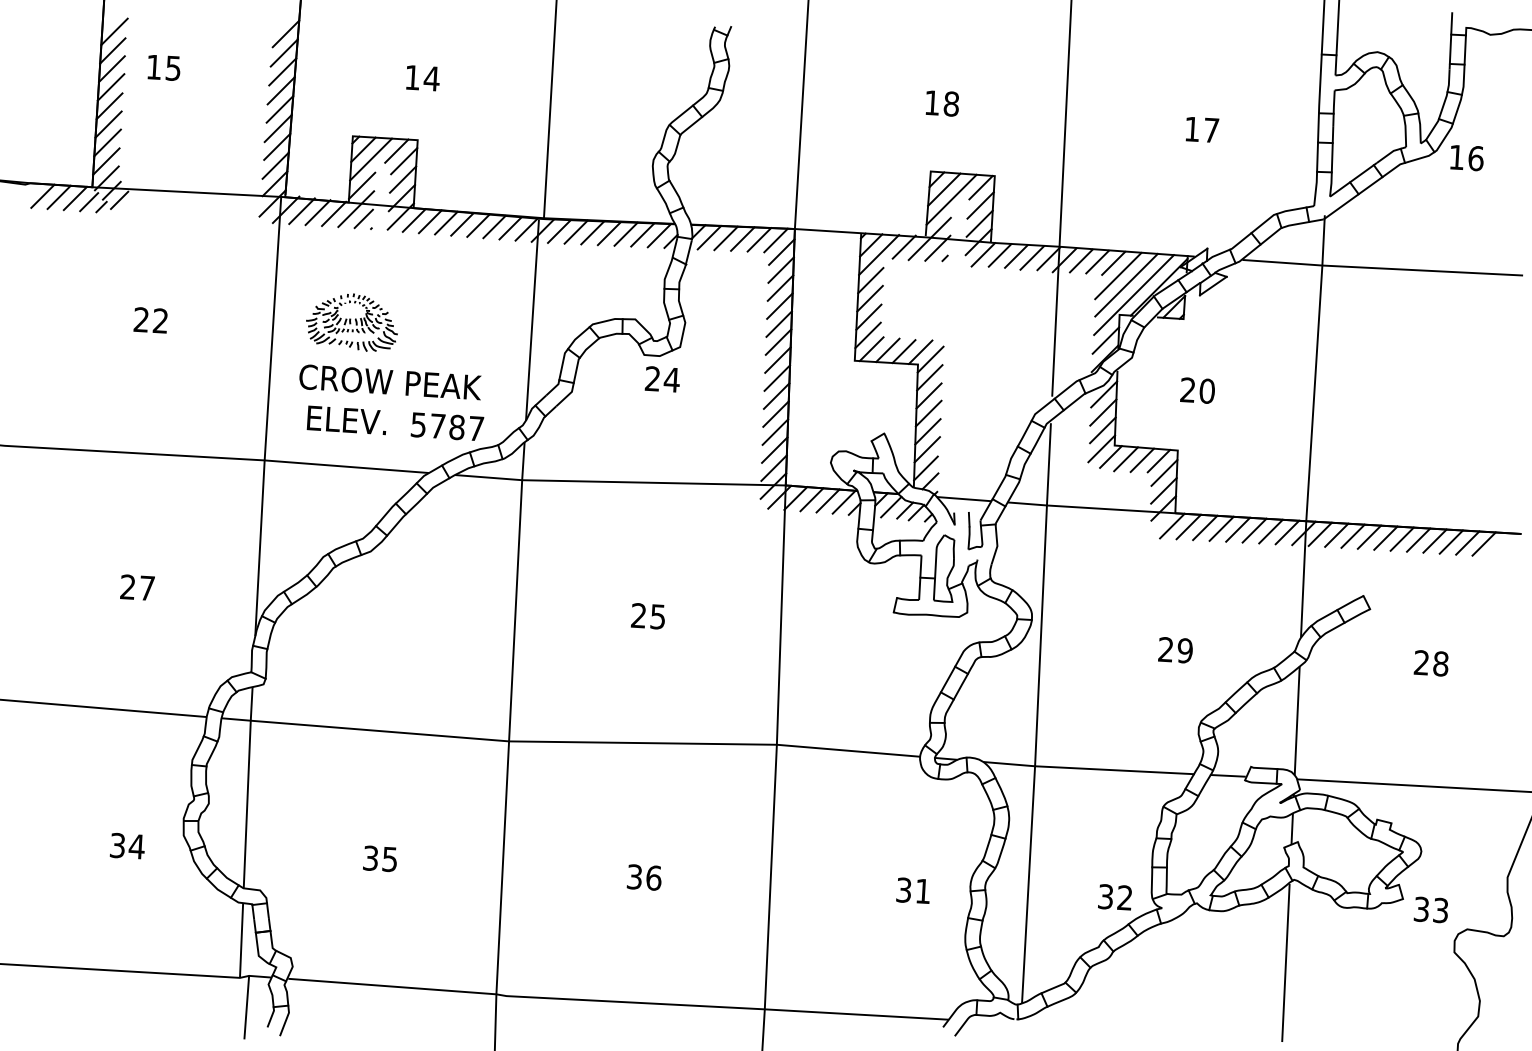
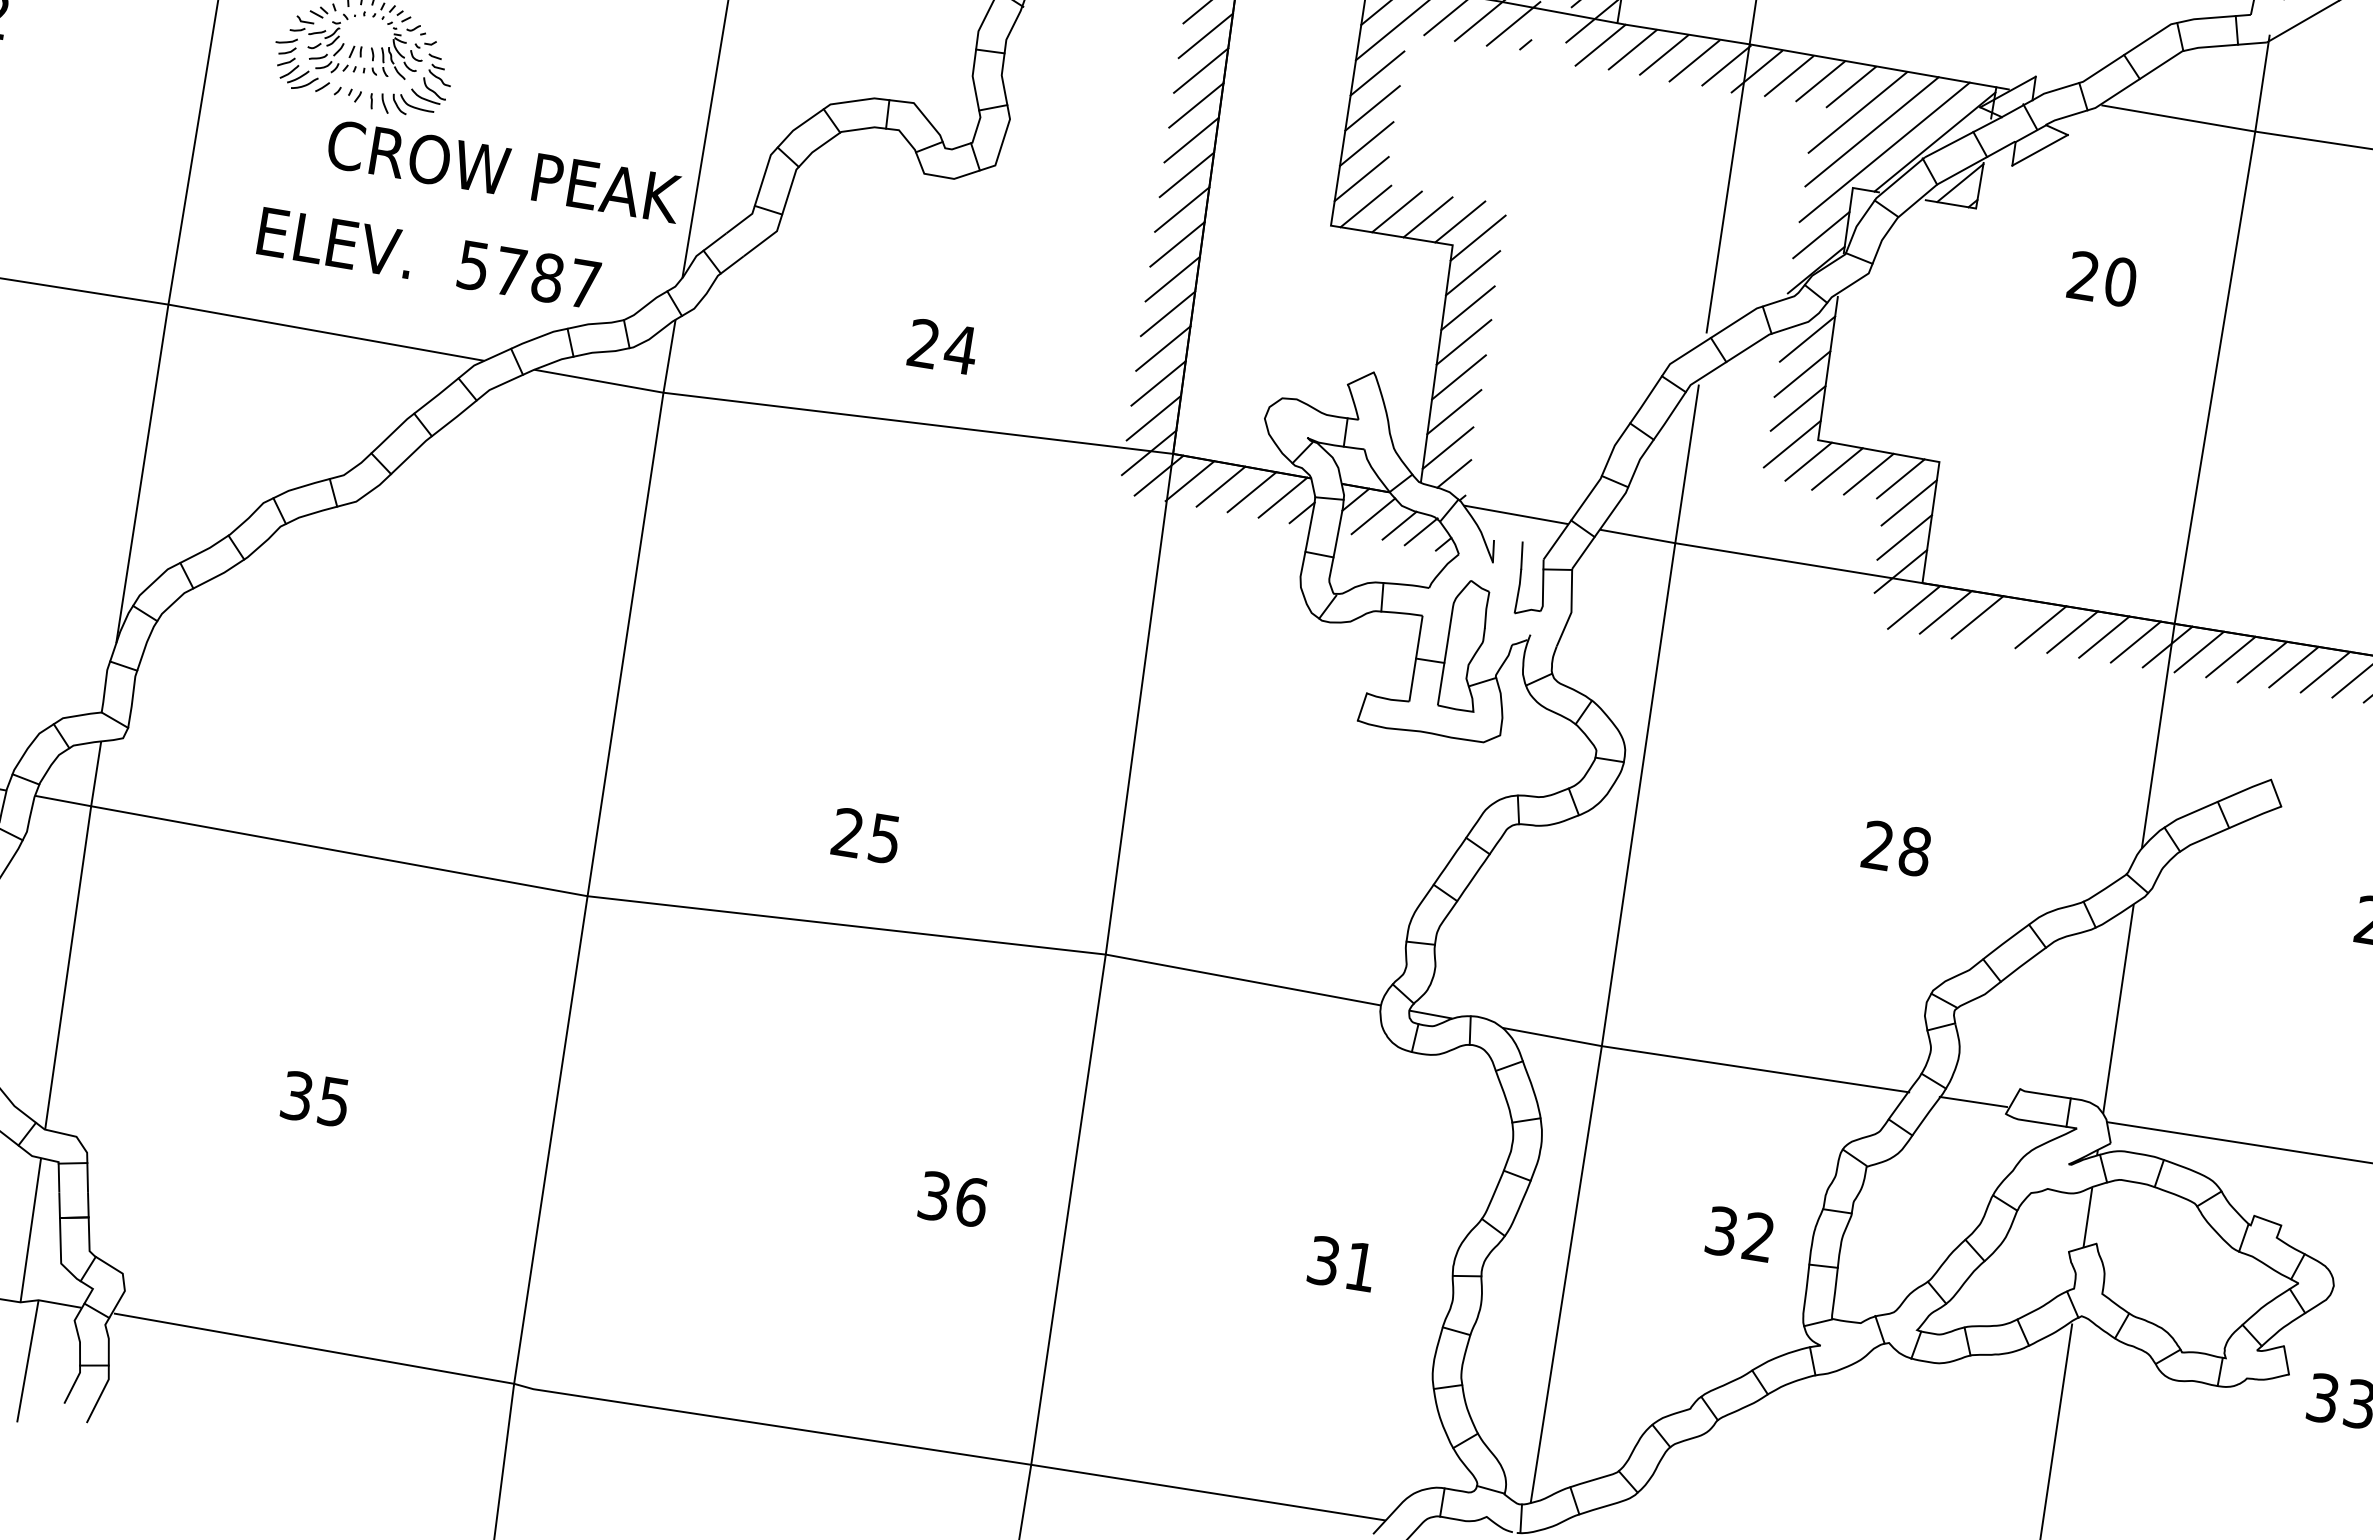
text: (661, 379) -> (940, 346), moved
text: (390, 382) -> (504, 171), moved
text: (1197, 390) -> (2101, 278), moved
line: (1221, 528) -> (2008, 621), removed
text: (647, 616) -> (864, 836), moved
text: (1184, 650) -> (1913, 850), 29 -> 28
text: (643, 877) -> (951, 1198), moved
text: (1114, 897) -> (1738, 1234), moved

